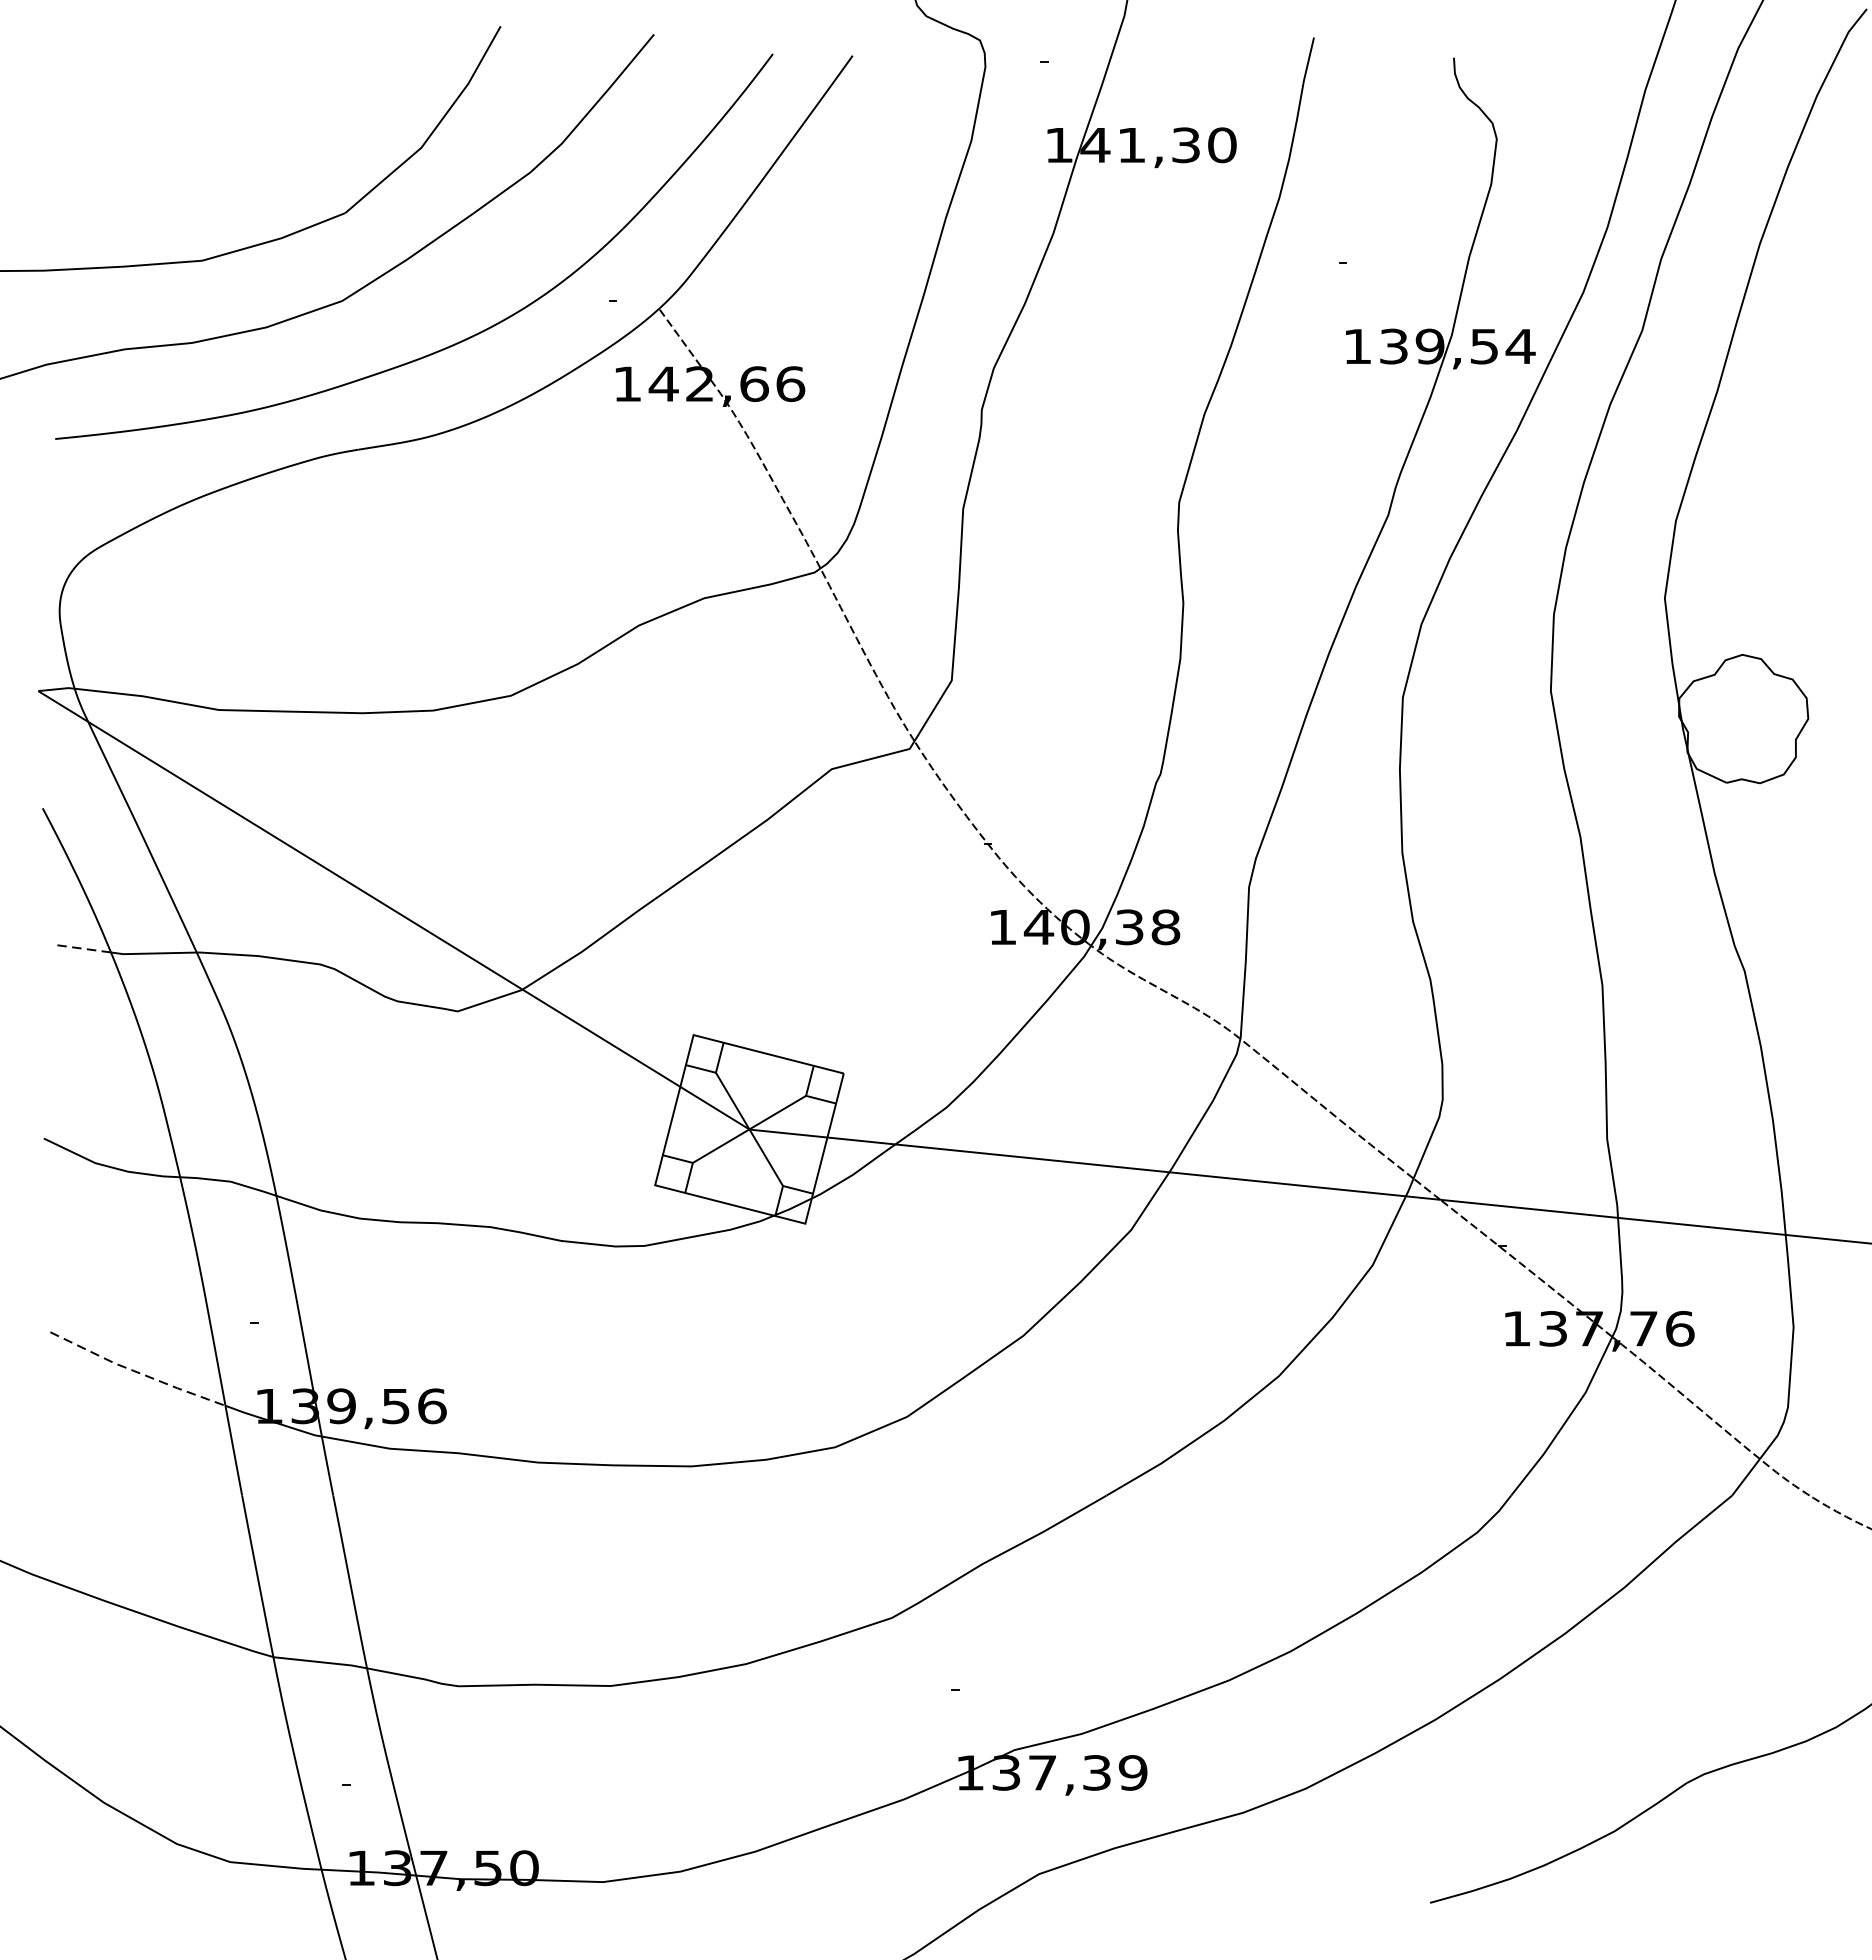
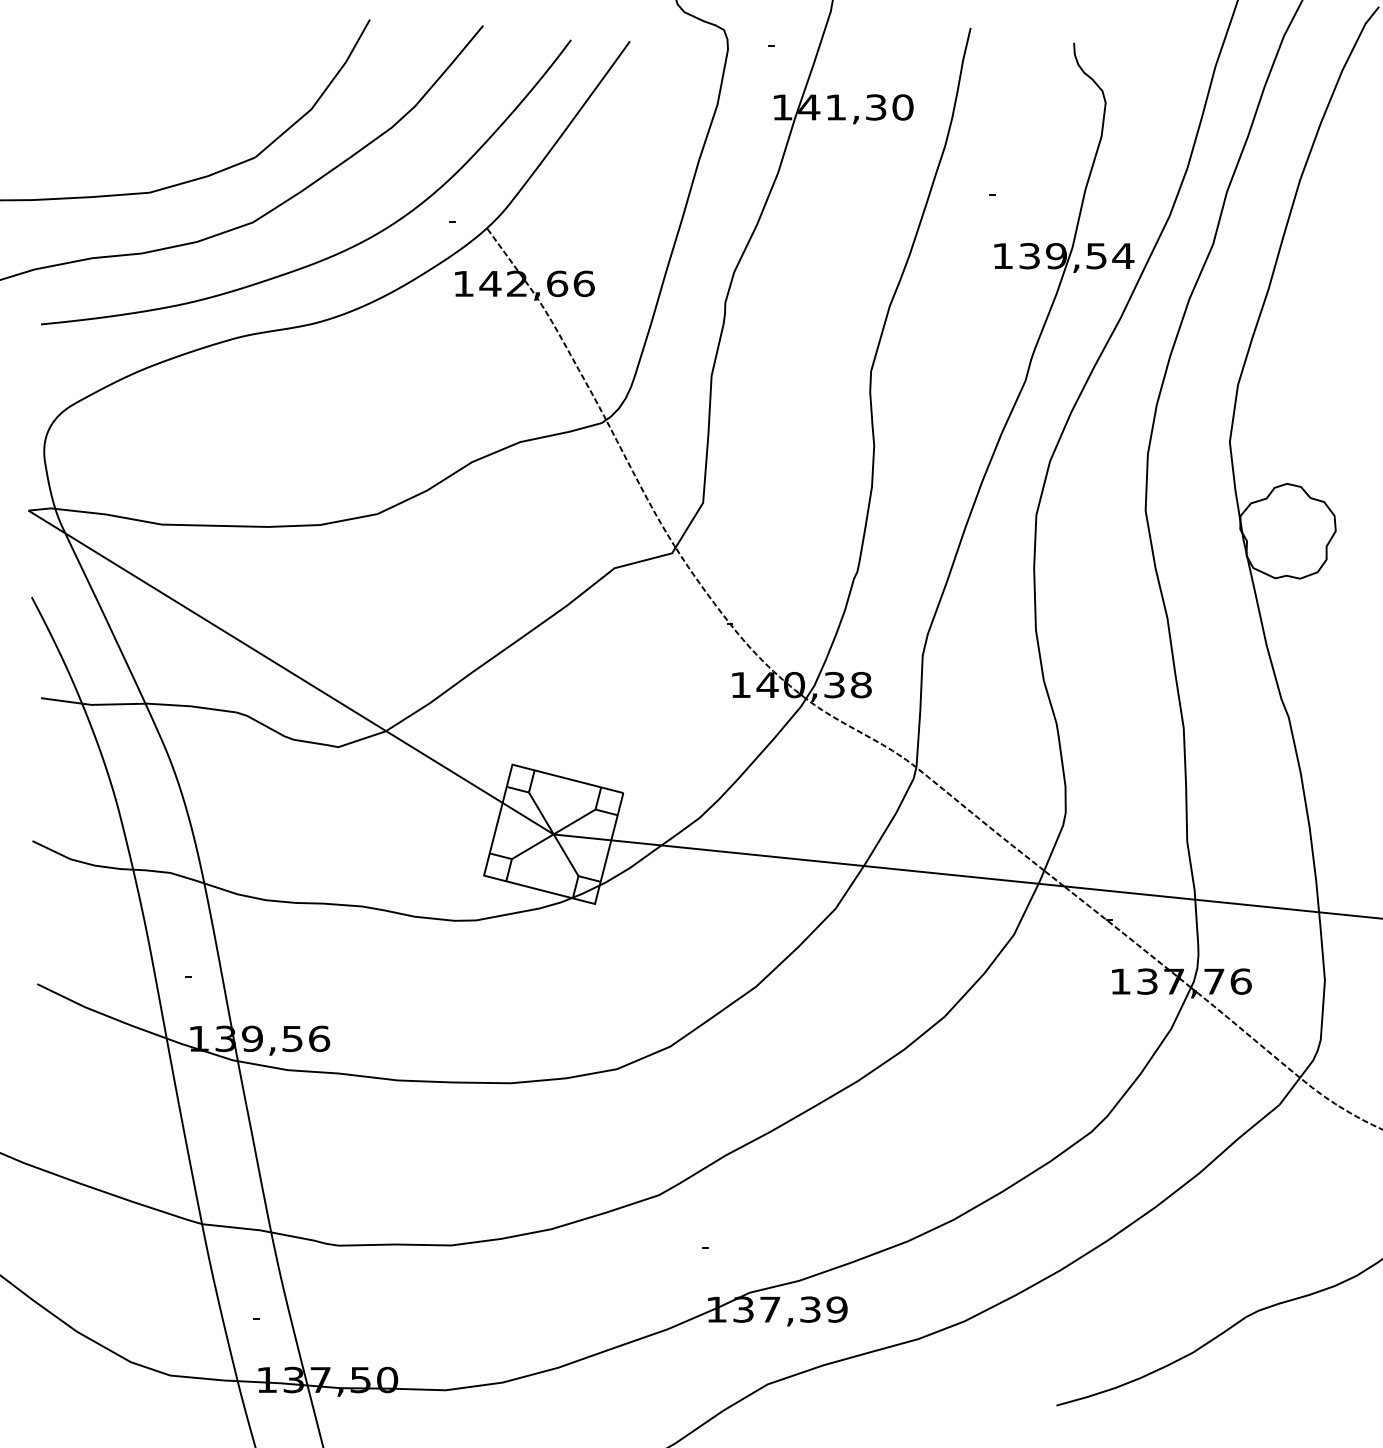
line: (83, 948) -> (61, 700), dashed -> solid
line: (137, 1371) -> (101, 1013), dashed -> solid

